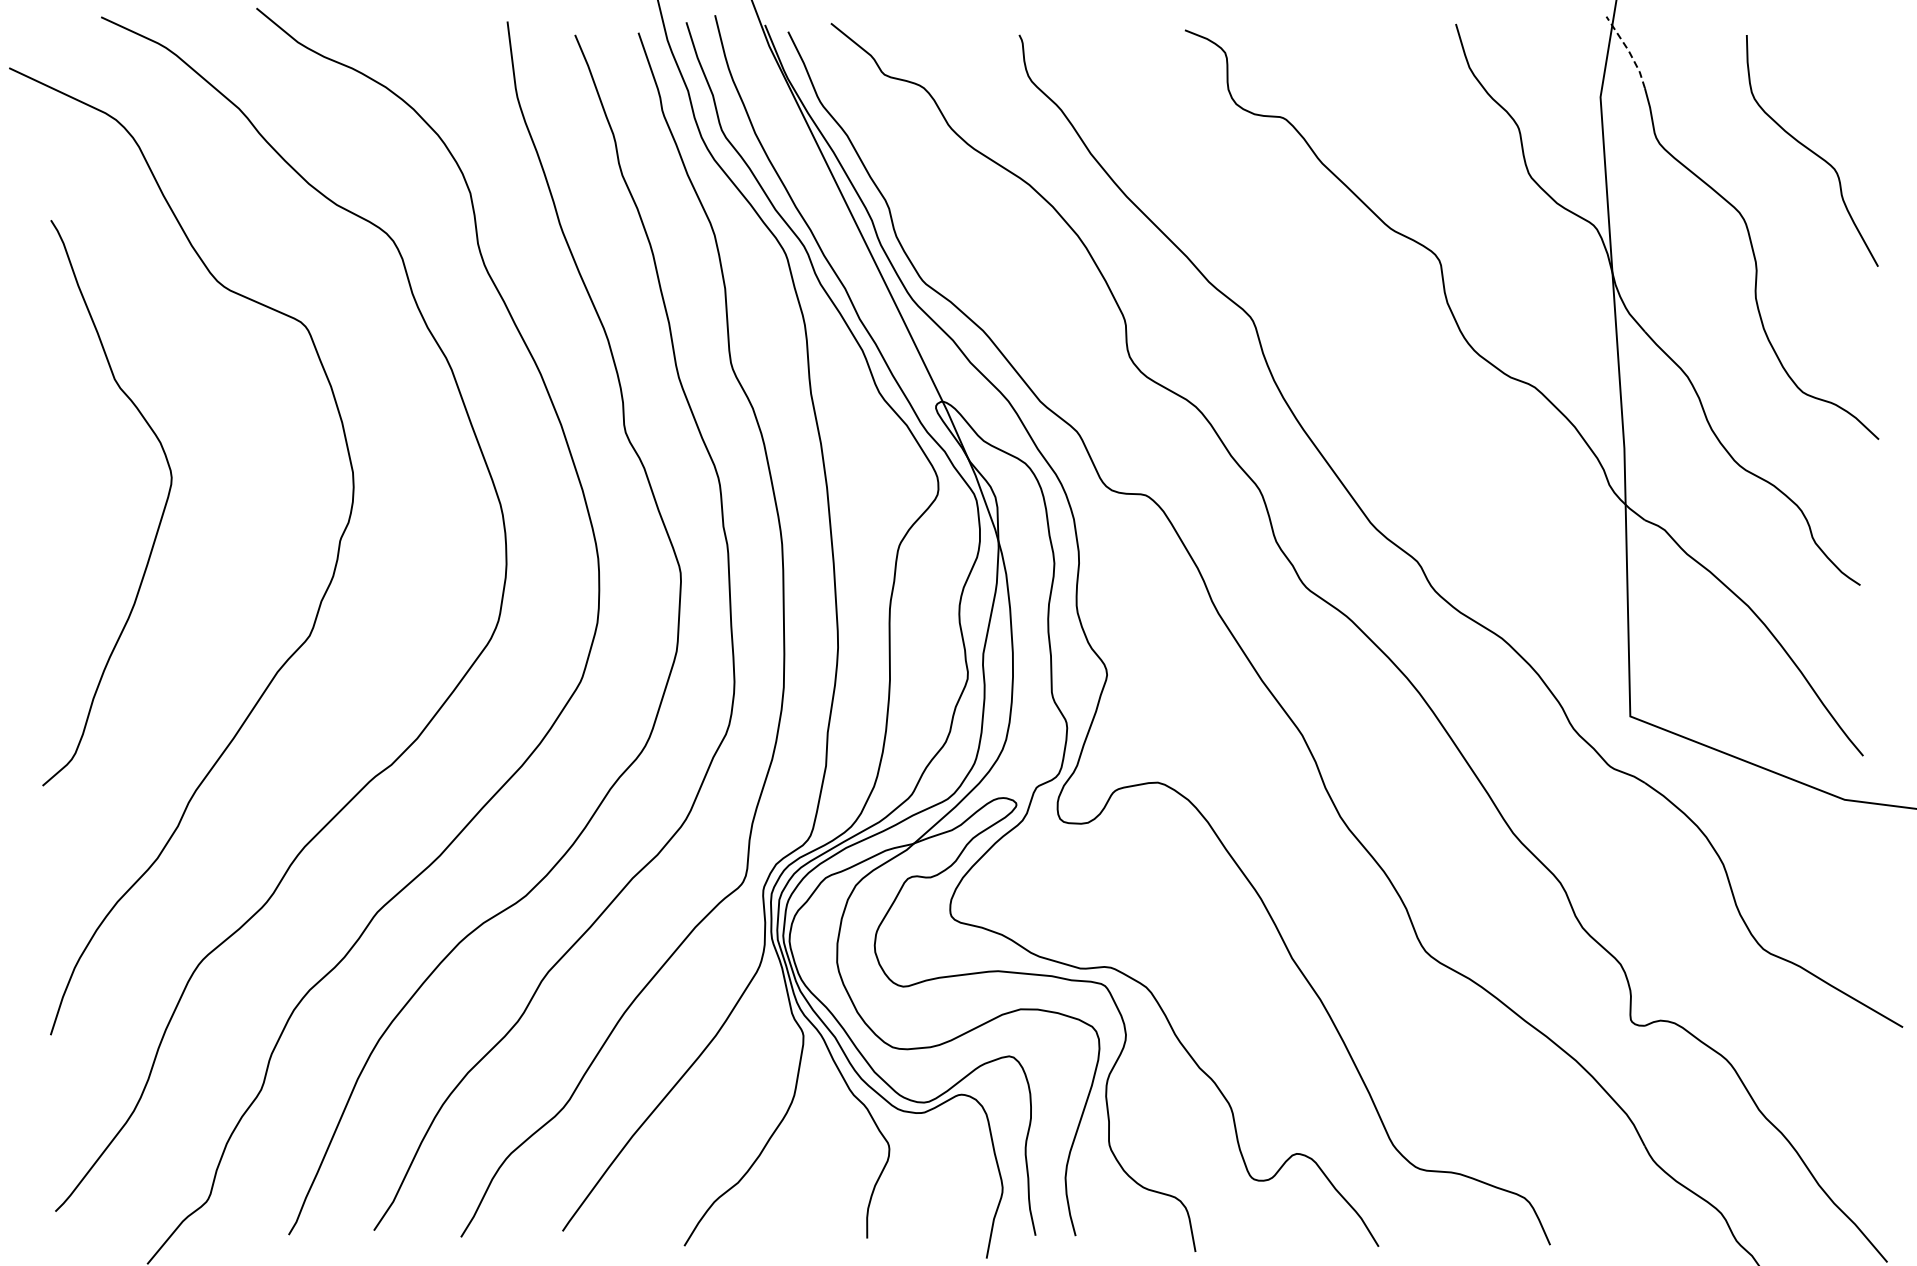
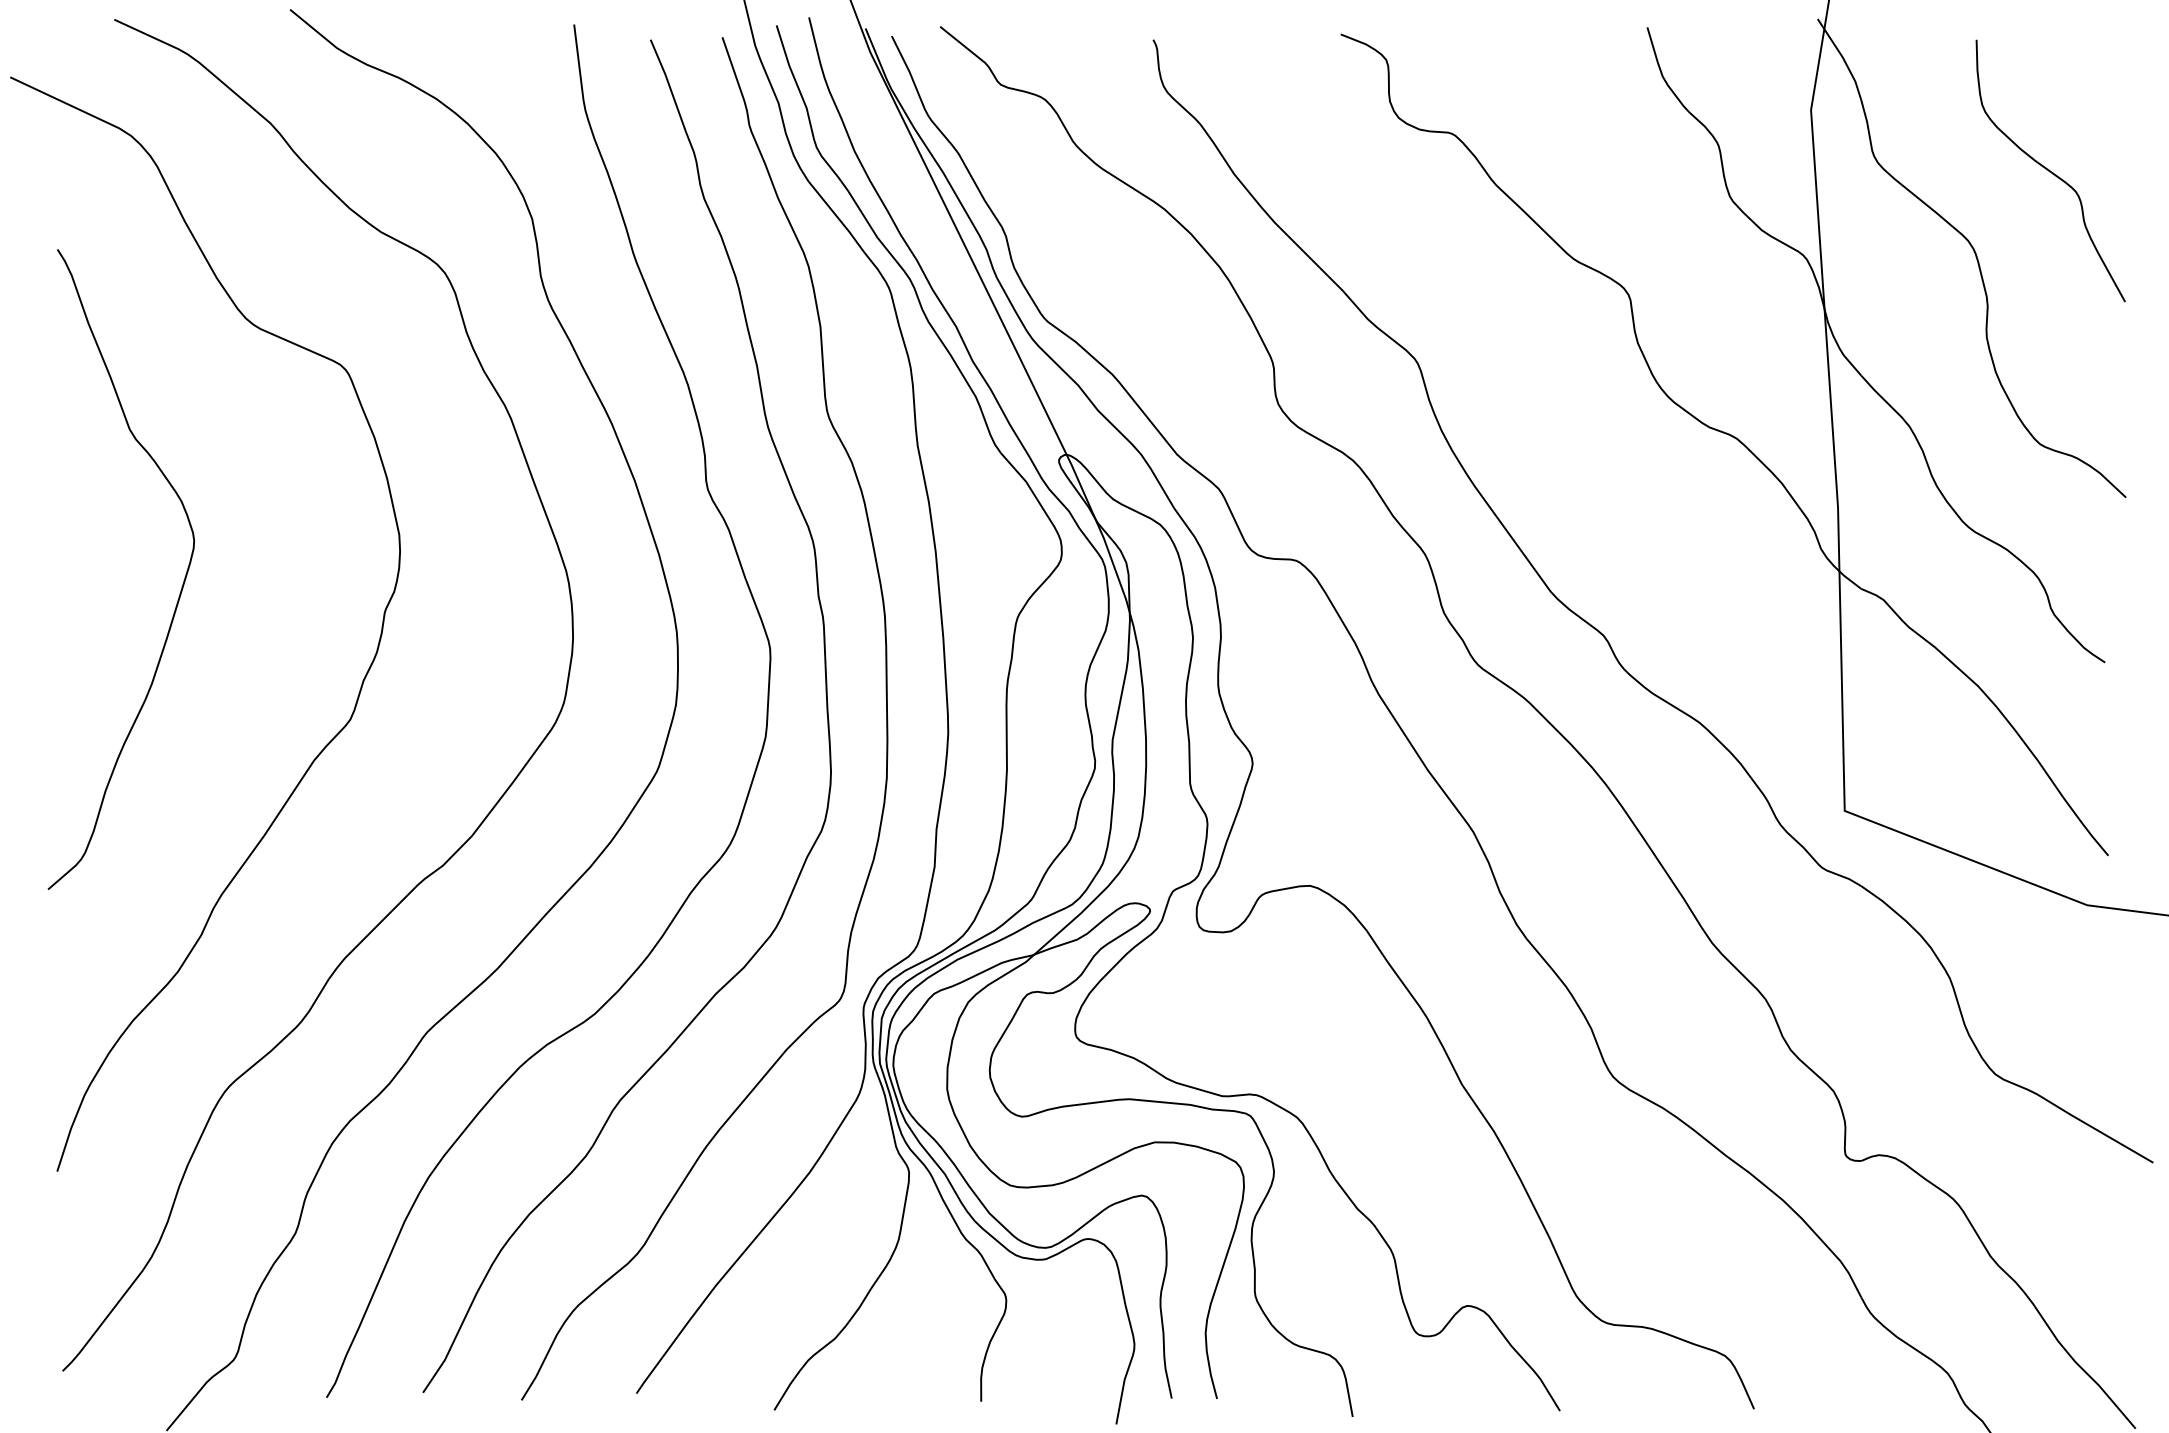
line: (1628, 50) -> (1842, 57), dashed -> solid

